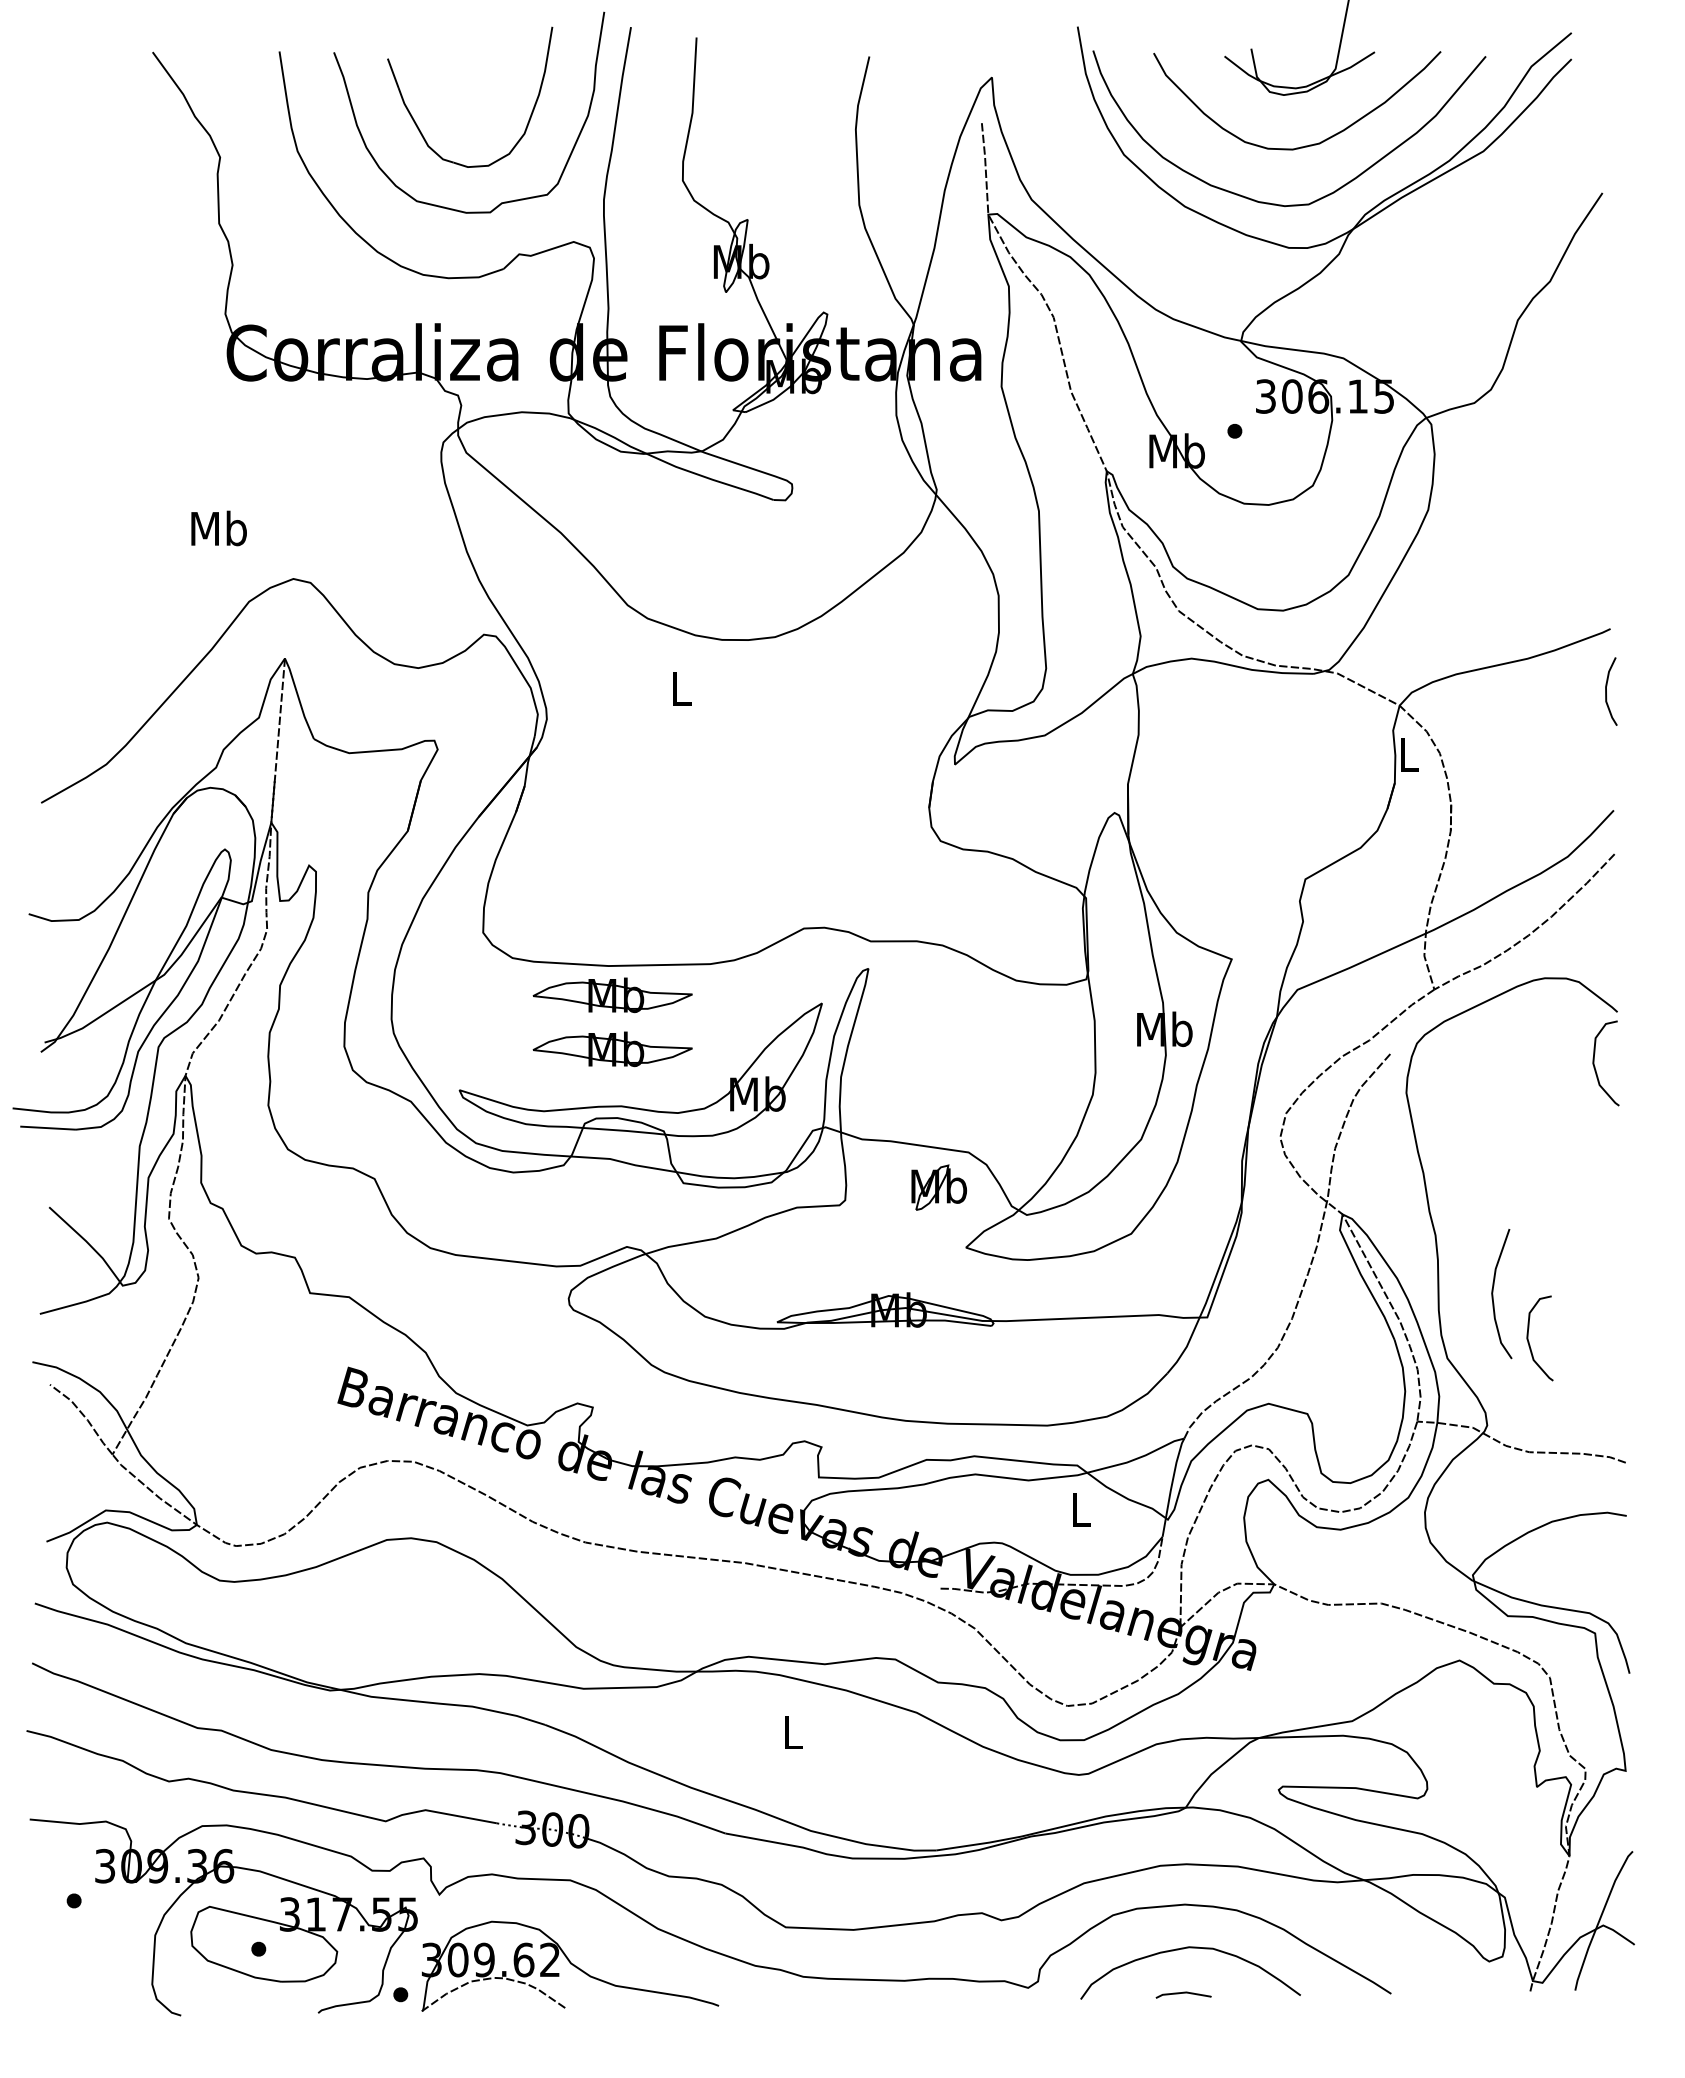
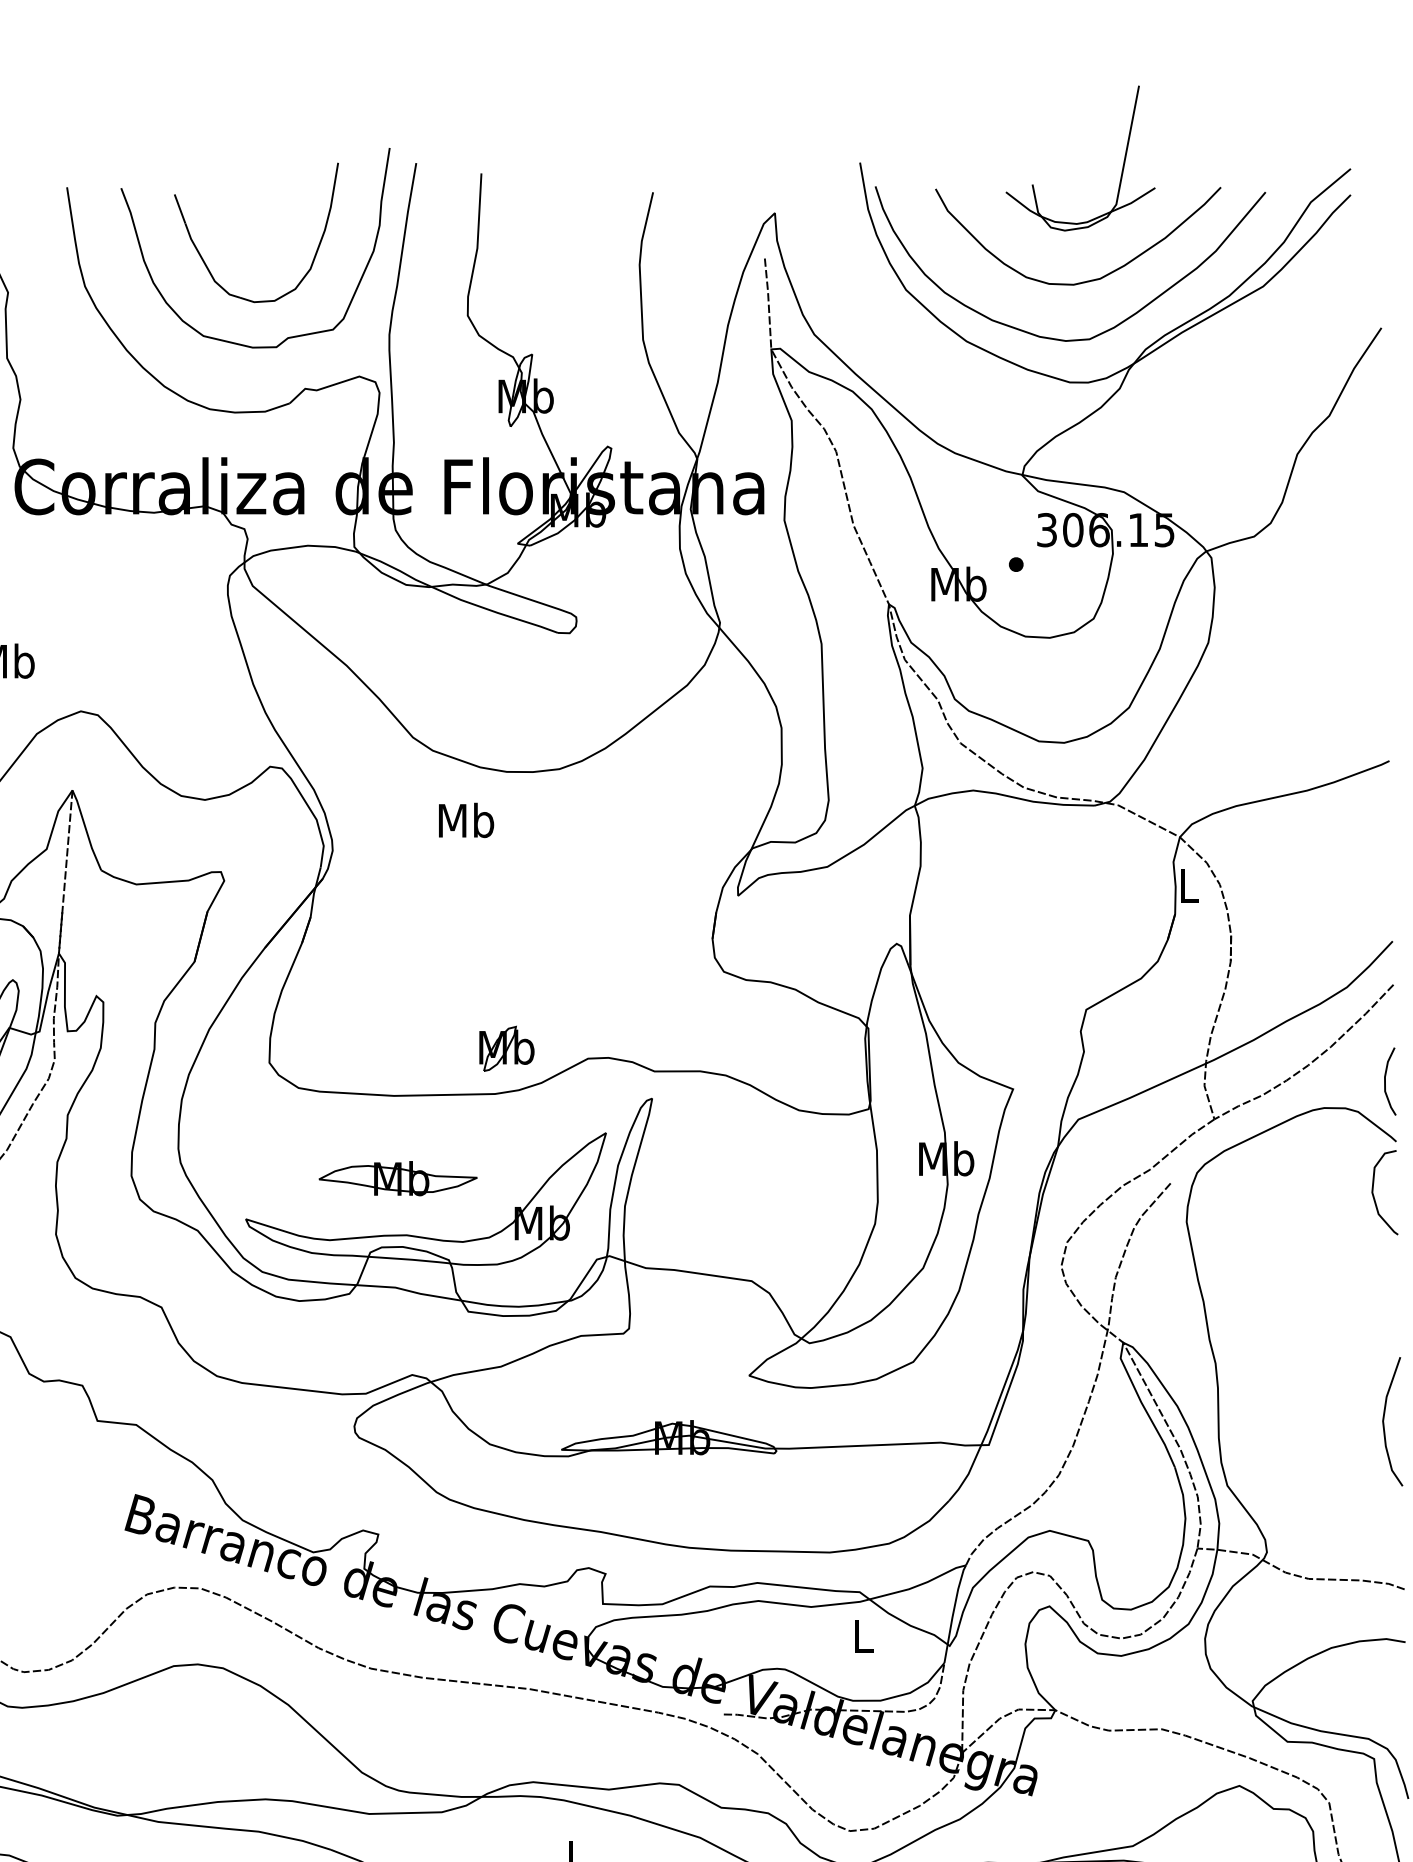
text: (681, 688) -> (466, 820), L -> Mb
curve: (1606, 691) -> (1385, 1081), moved
part: (612, 995) -> (397, 1125), removed
part: (938, 1187) -> (506, 1048), moved
curve: (1493, 1294) -> (1384, 1422), moved
curve: (1529, 1341) -> (1308, 1468), removed

